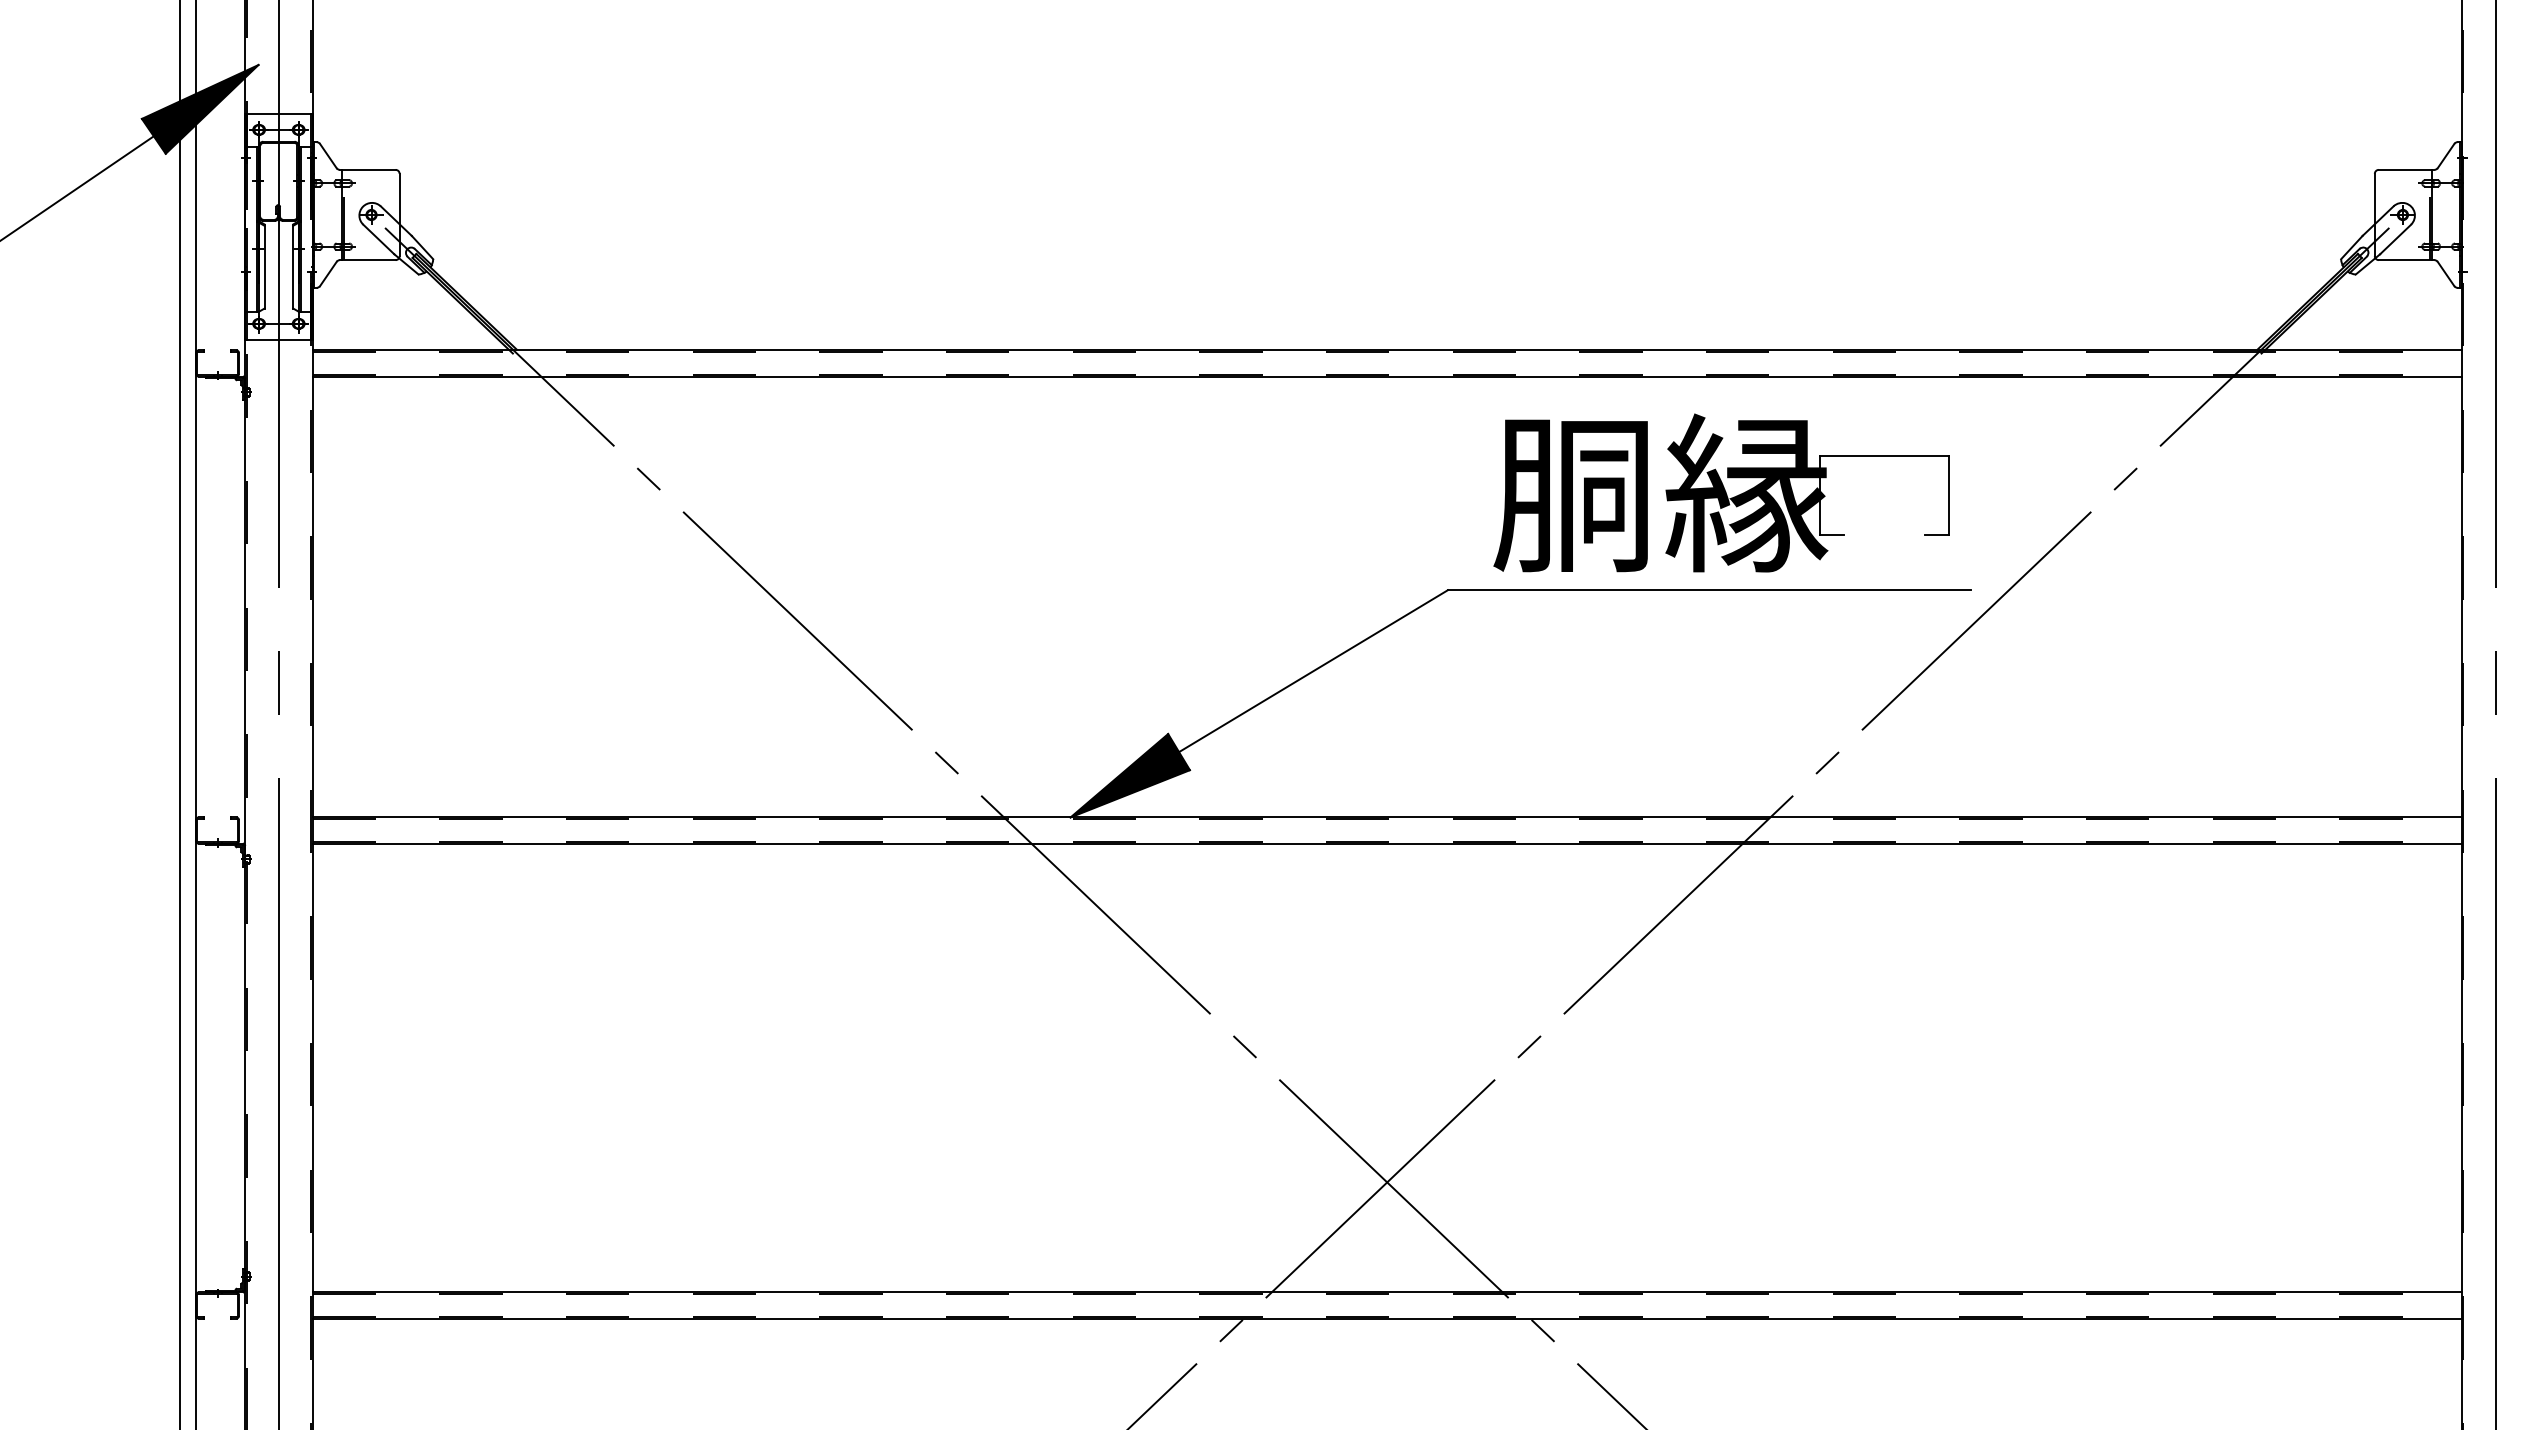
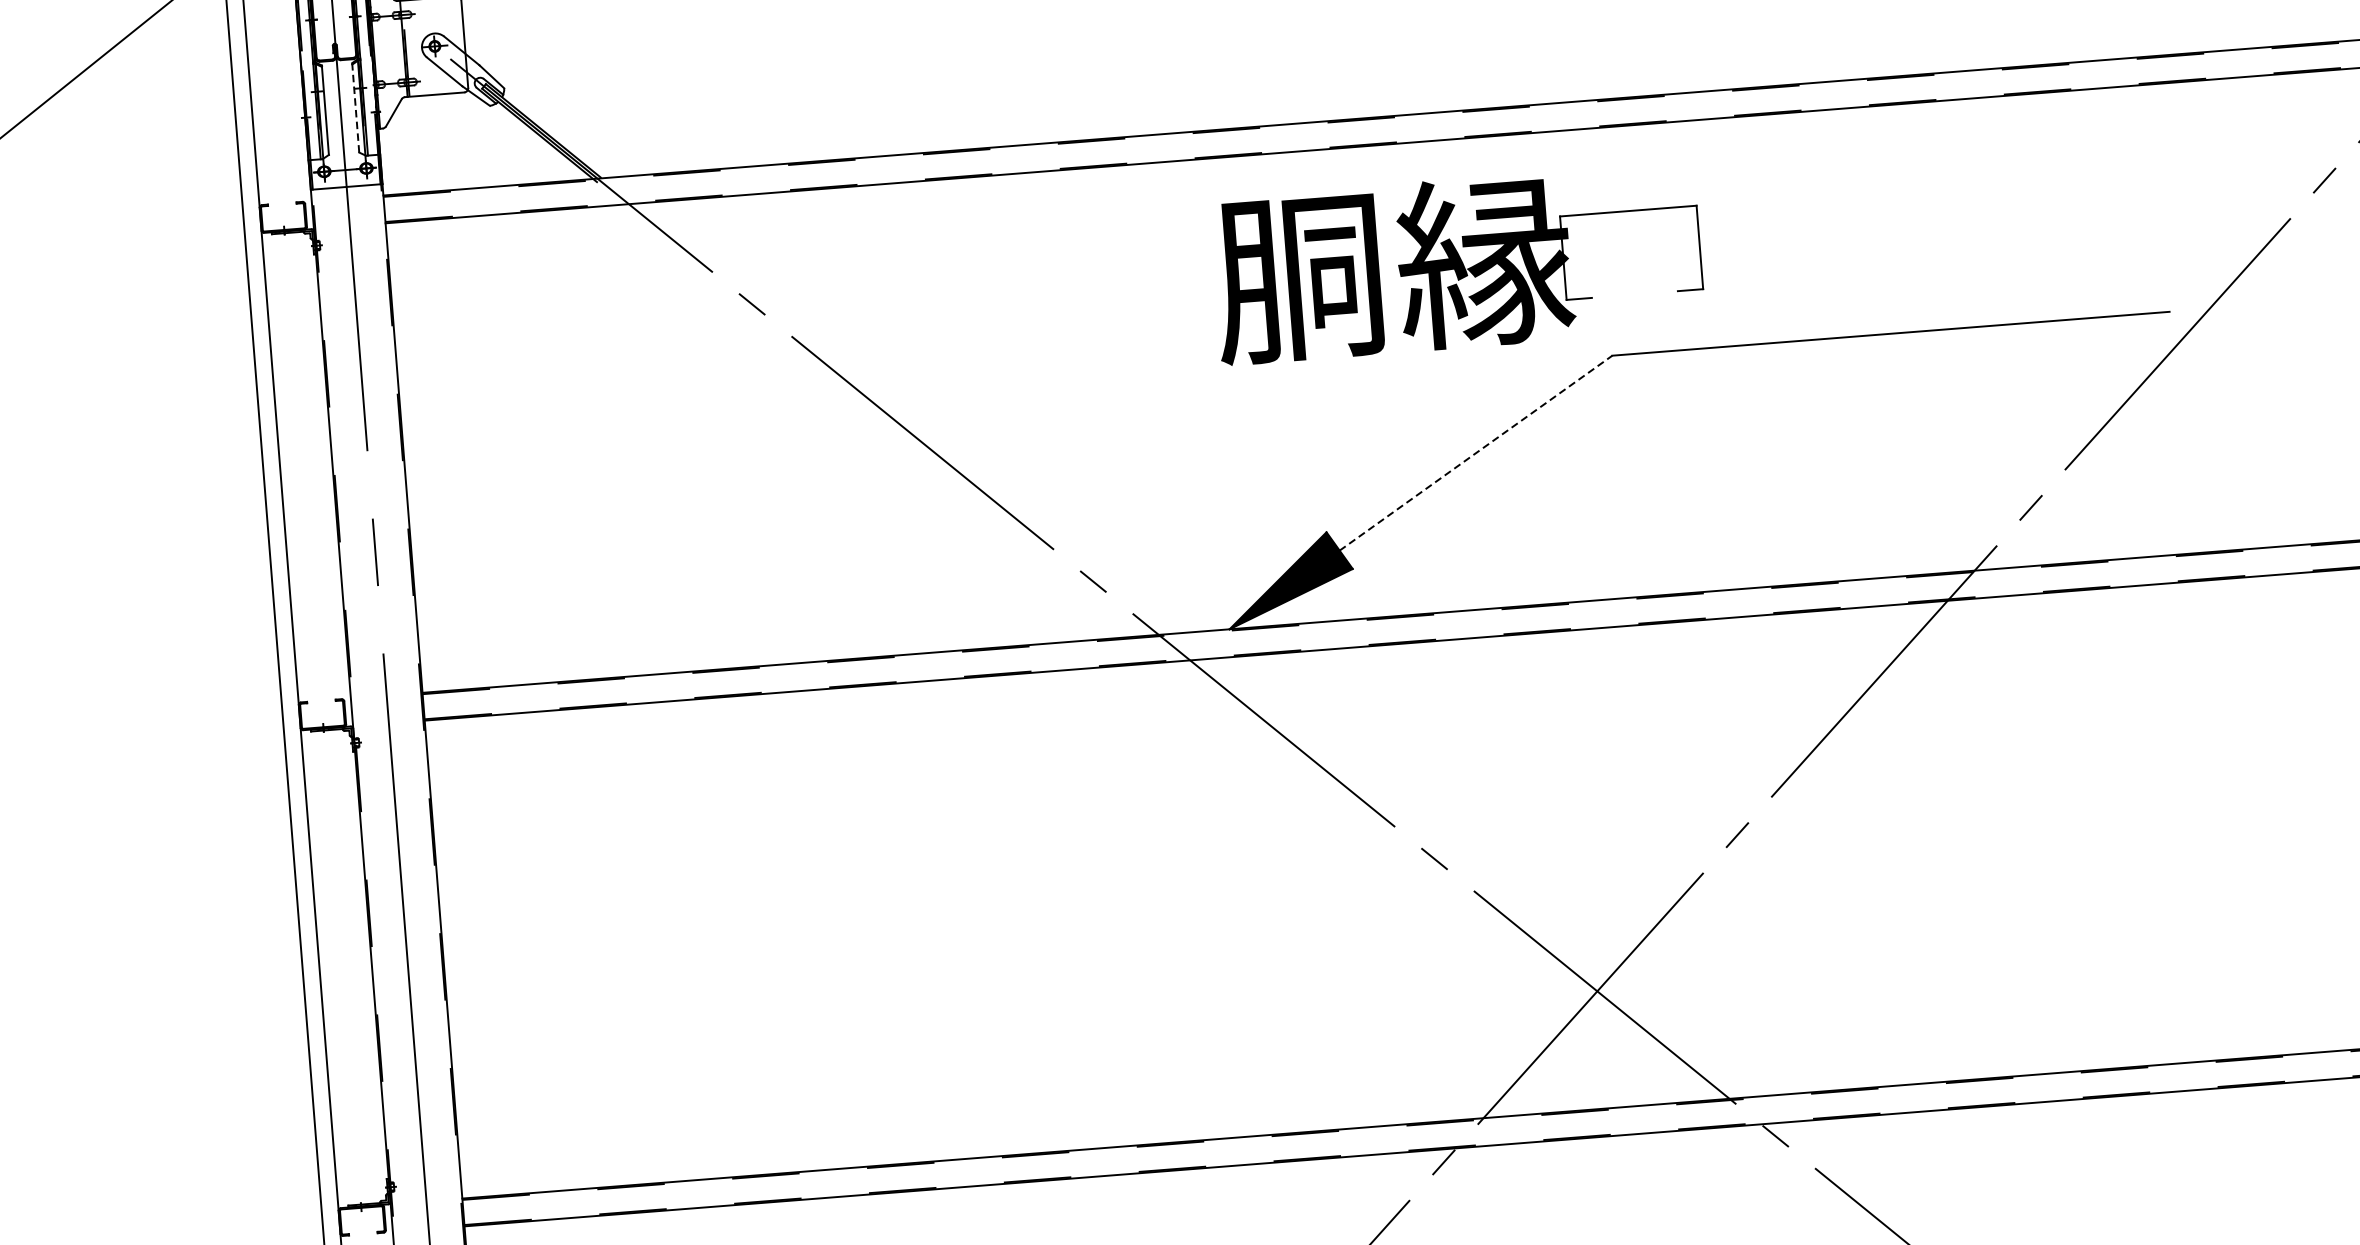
line: (293, 266) -> (356, 107), solid -> dashed
part: (1721, 492) -> (1457, 263), moved
line: (1313, 671) -> (1476, 453), solid -> dashed

